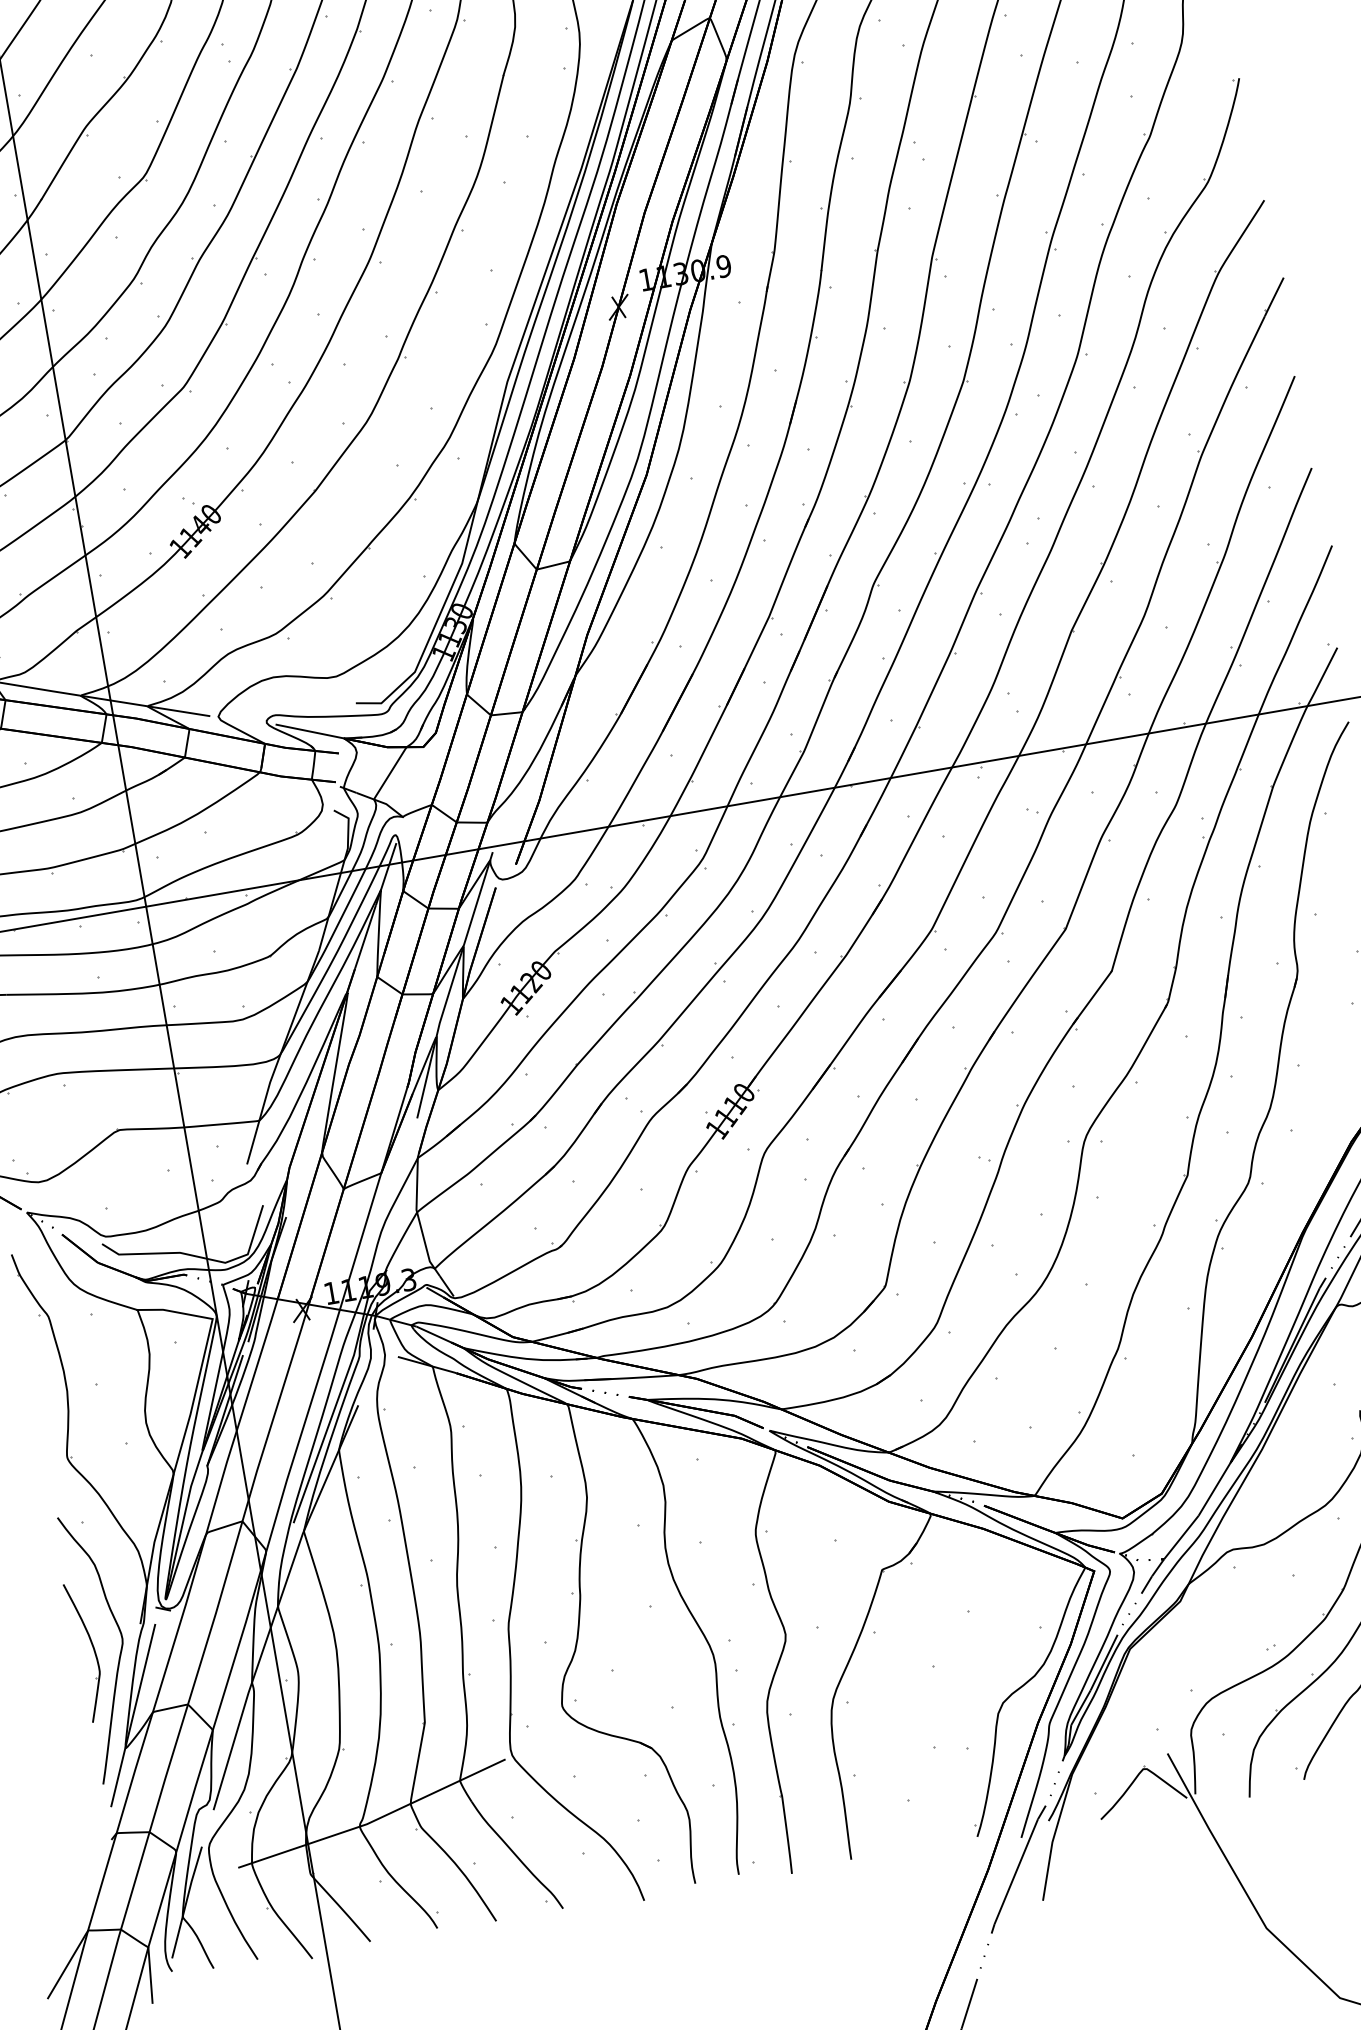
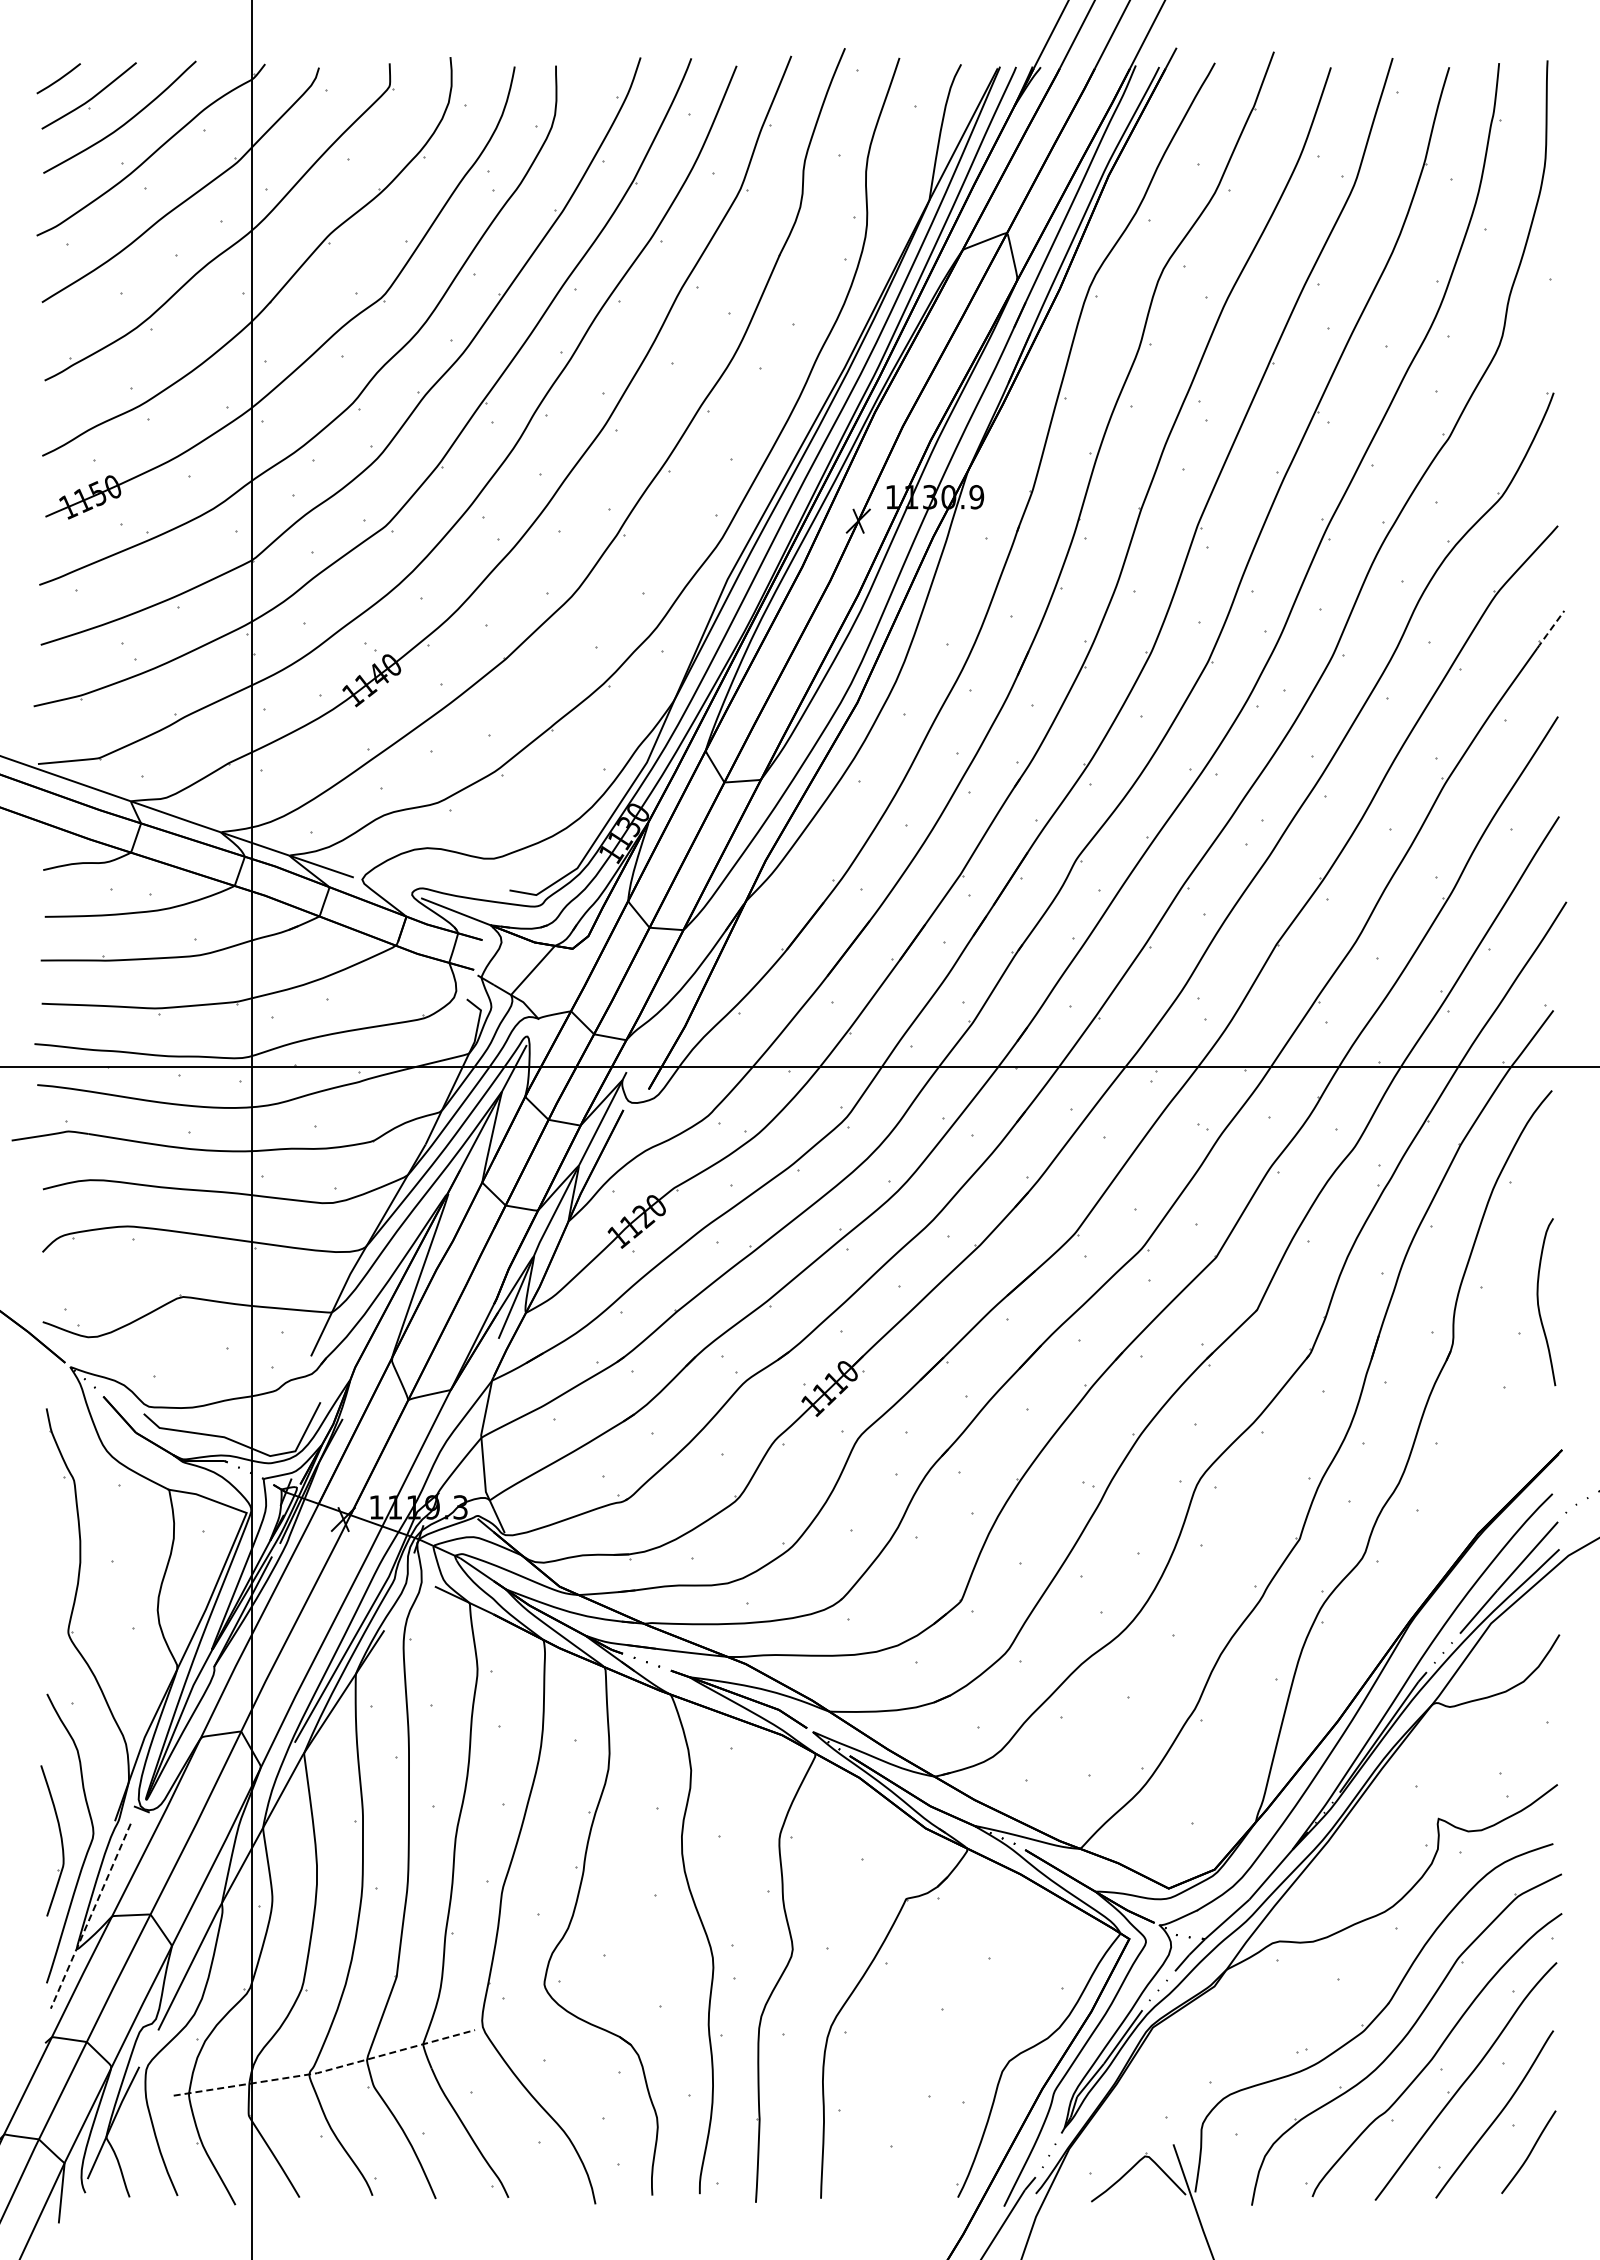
line: (1274, 297) -> (1550, 630), solid -> dashed
line: (132, 1715) -> (90, 1916), solid -> dashed
line: (374, 1820) -> (325, 2070), solid -> dashed

